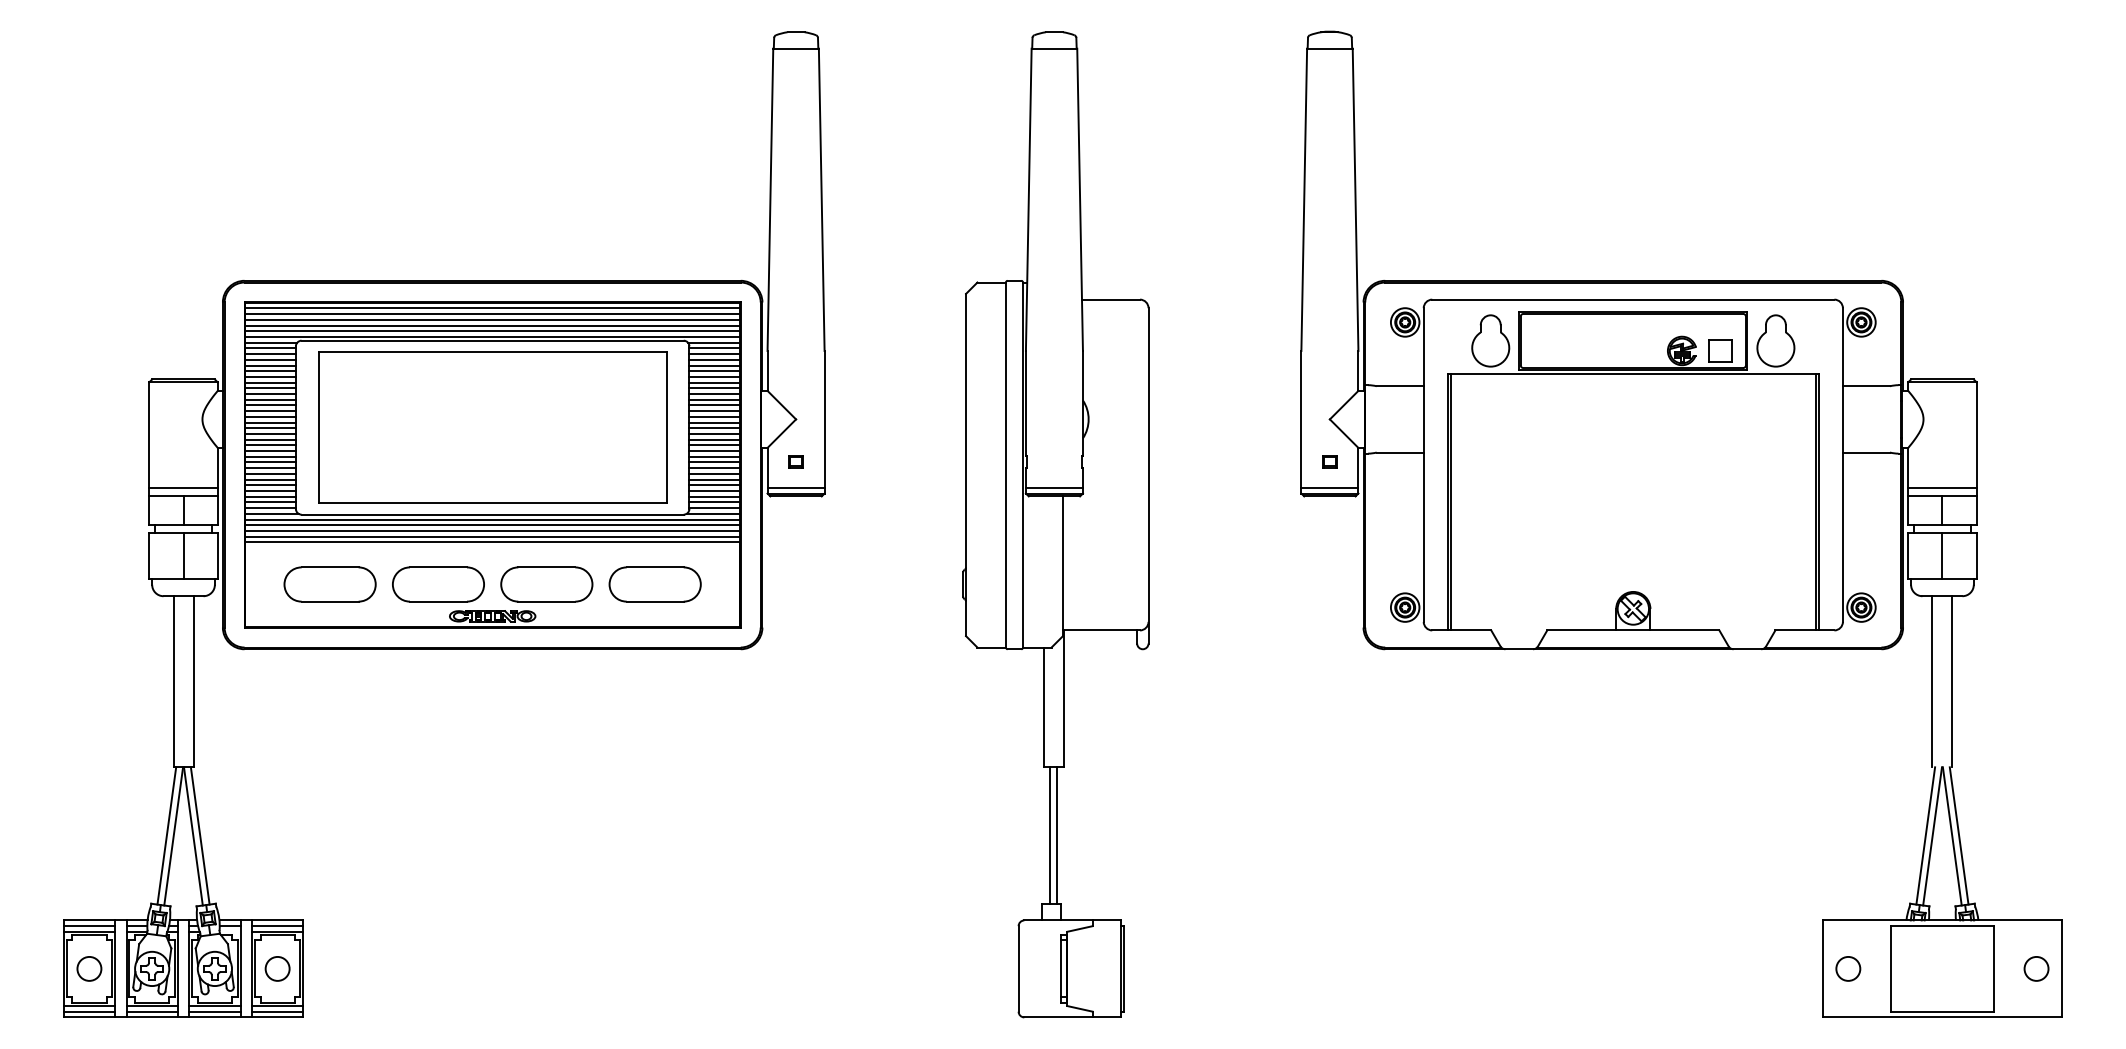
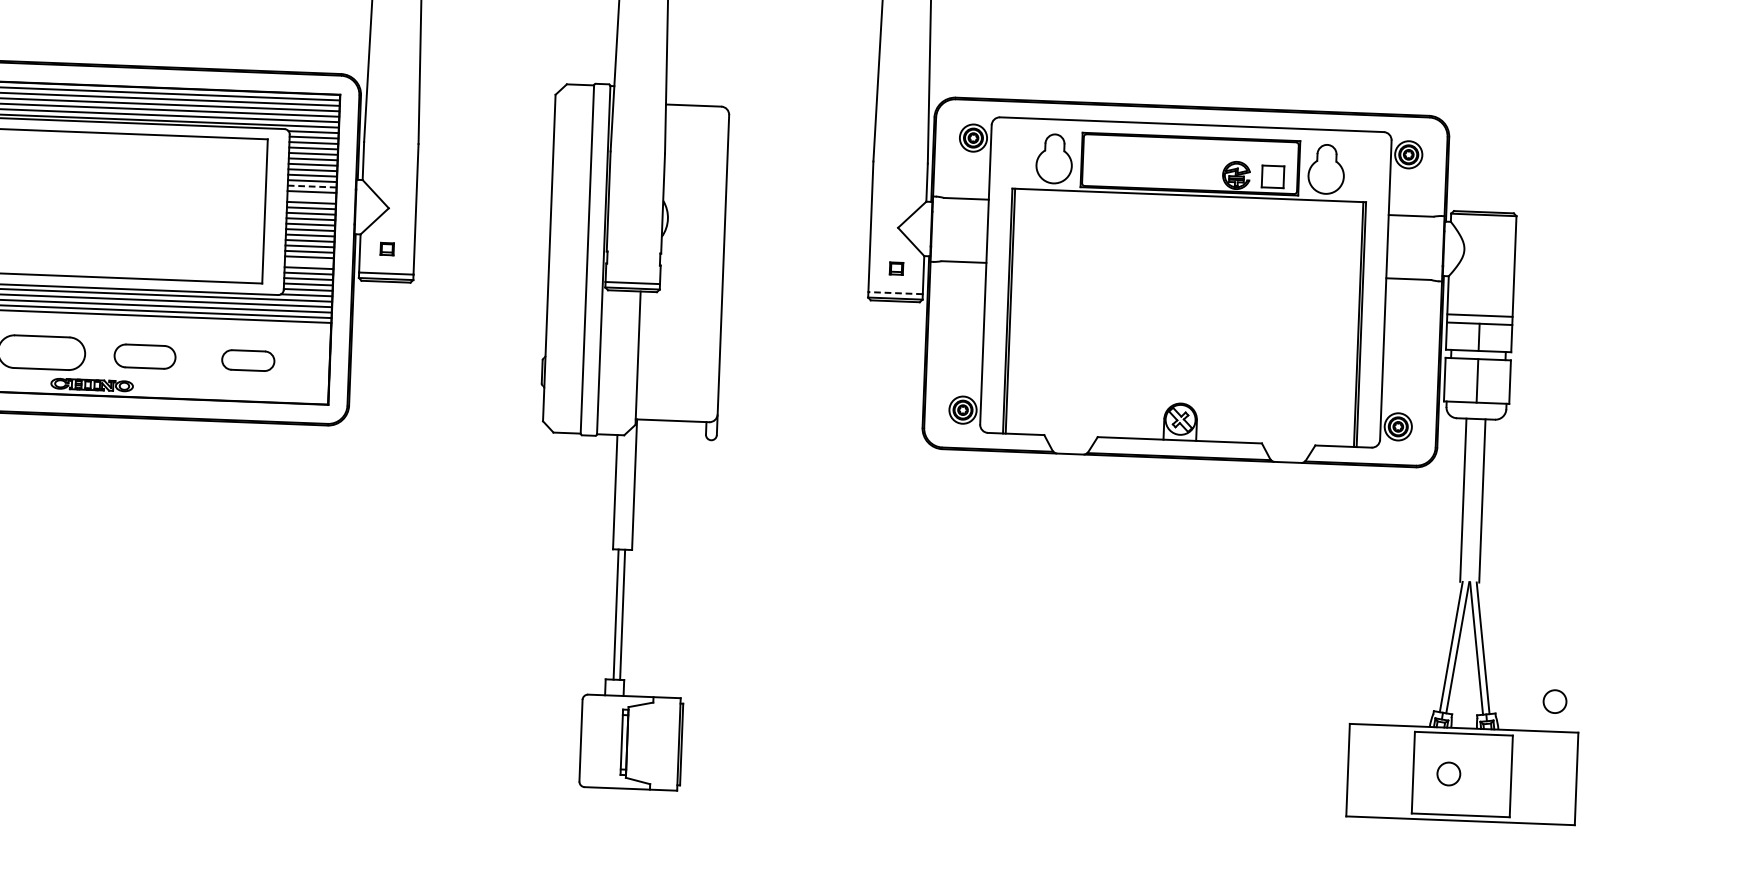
line: (714, 399) -> (311, 186), solid -> dashed
line: (714, 411) -> (311, 197), removed
line: (714, 479) -> (308, 262), removed
line: (1329, 487) -> (895, 292), solid -> dashed
part: (546, 584) -> (144, 356), size x0.7
part: (654, 584) -> (247, 360), size x0.6
circle: (1848, 968) -> (1449, 773), moved
circle: (2036, 968) -> (1555, 701), moved

